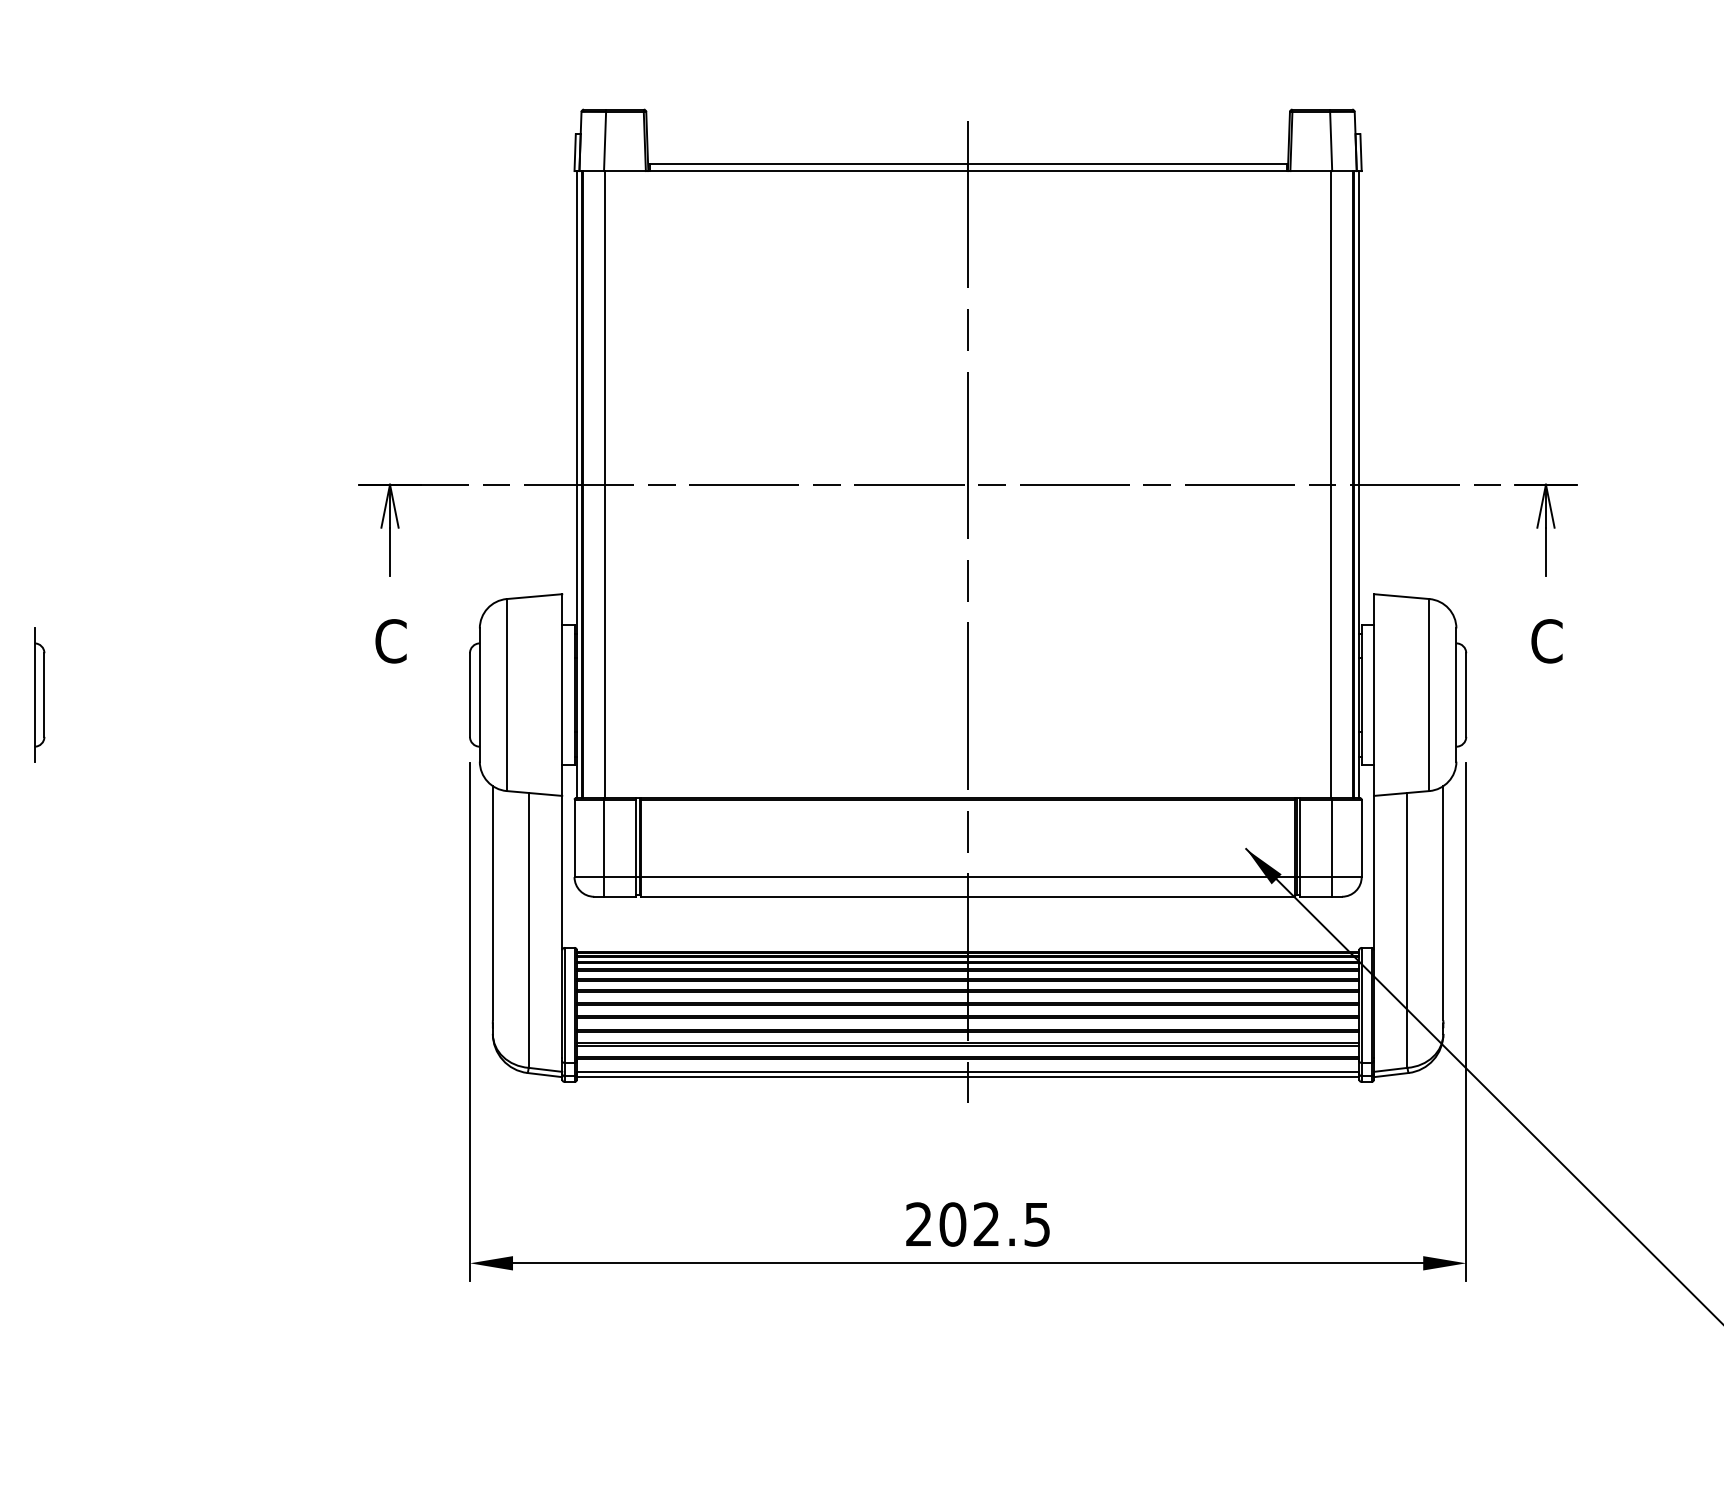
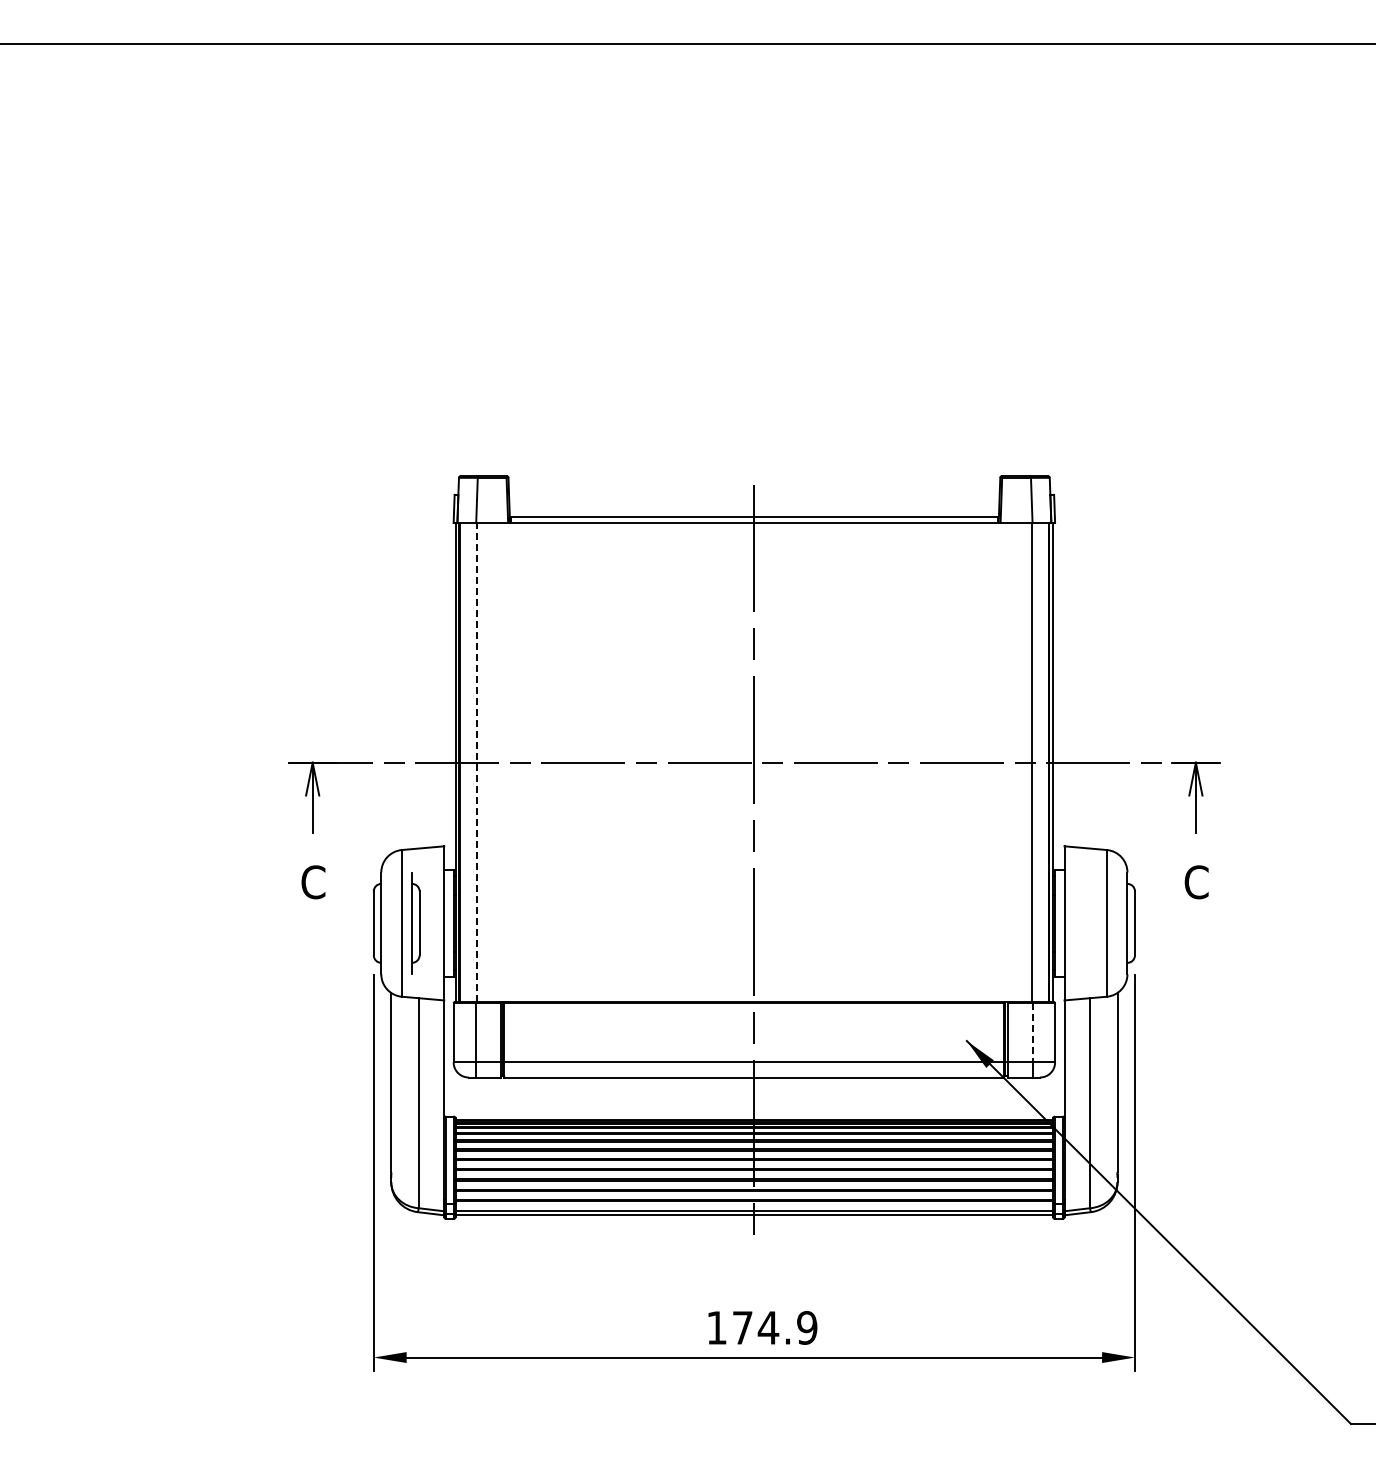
line: (605, 484) -> (477, 762), solid -> dashed
part: (39, 695) -> (415, 923), moved
line: (1332, 837) -> (1032, 1032), solid -> dashed
text: (978, 1223) -> (762, 1327), 202.5 -> 174.9

